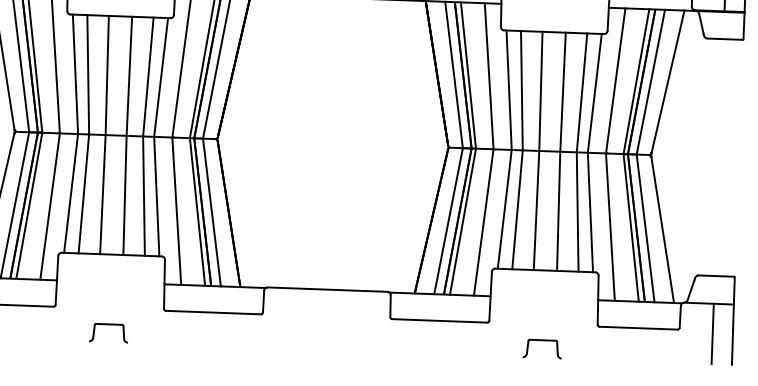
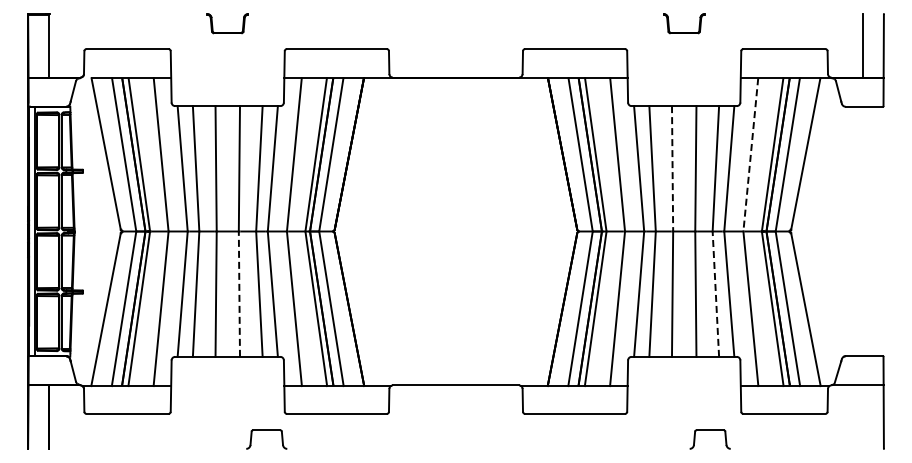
line: (615, 80) -> (750, 154), solid -> dashed
line: (540, 91) -> (672, 168), solid -> dashed
line: (125, 195) -> (239, 294), solid -> dashed
line: (577, 212) -> (715, 294), solid -> dashed
part: (108, 324) -> (266, 430), moved
line: (712, 333) -> (862, 416), removed
part: (542, 340) -> (709, 430), moved

